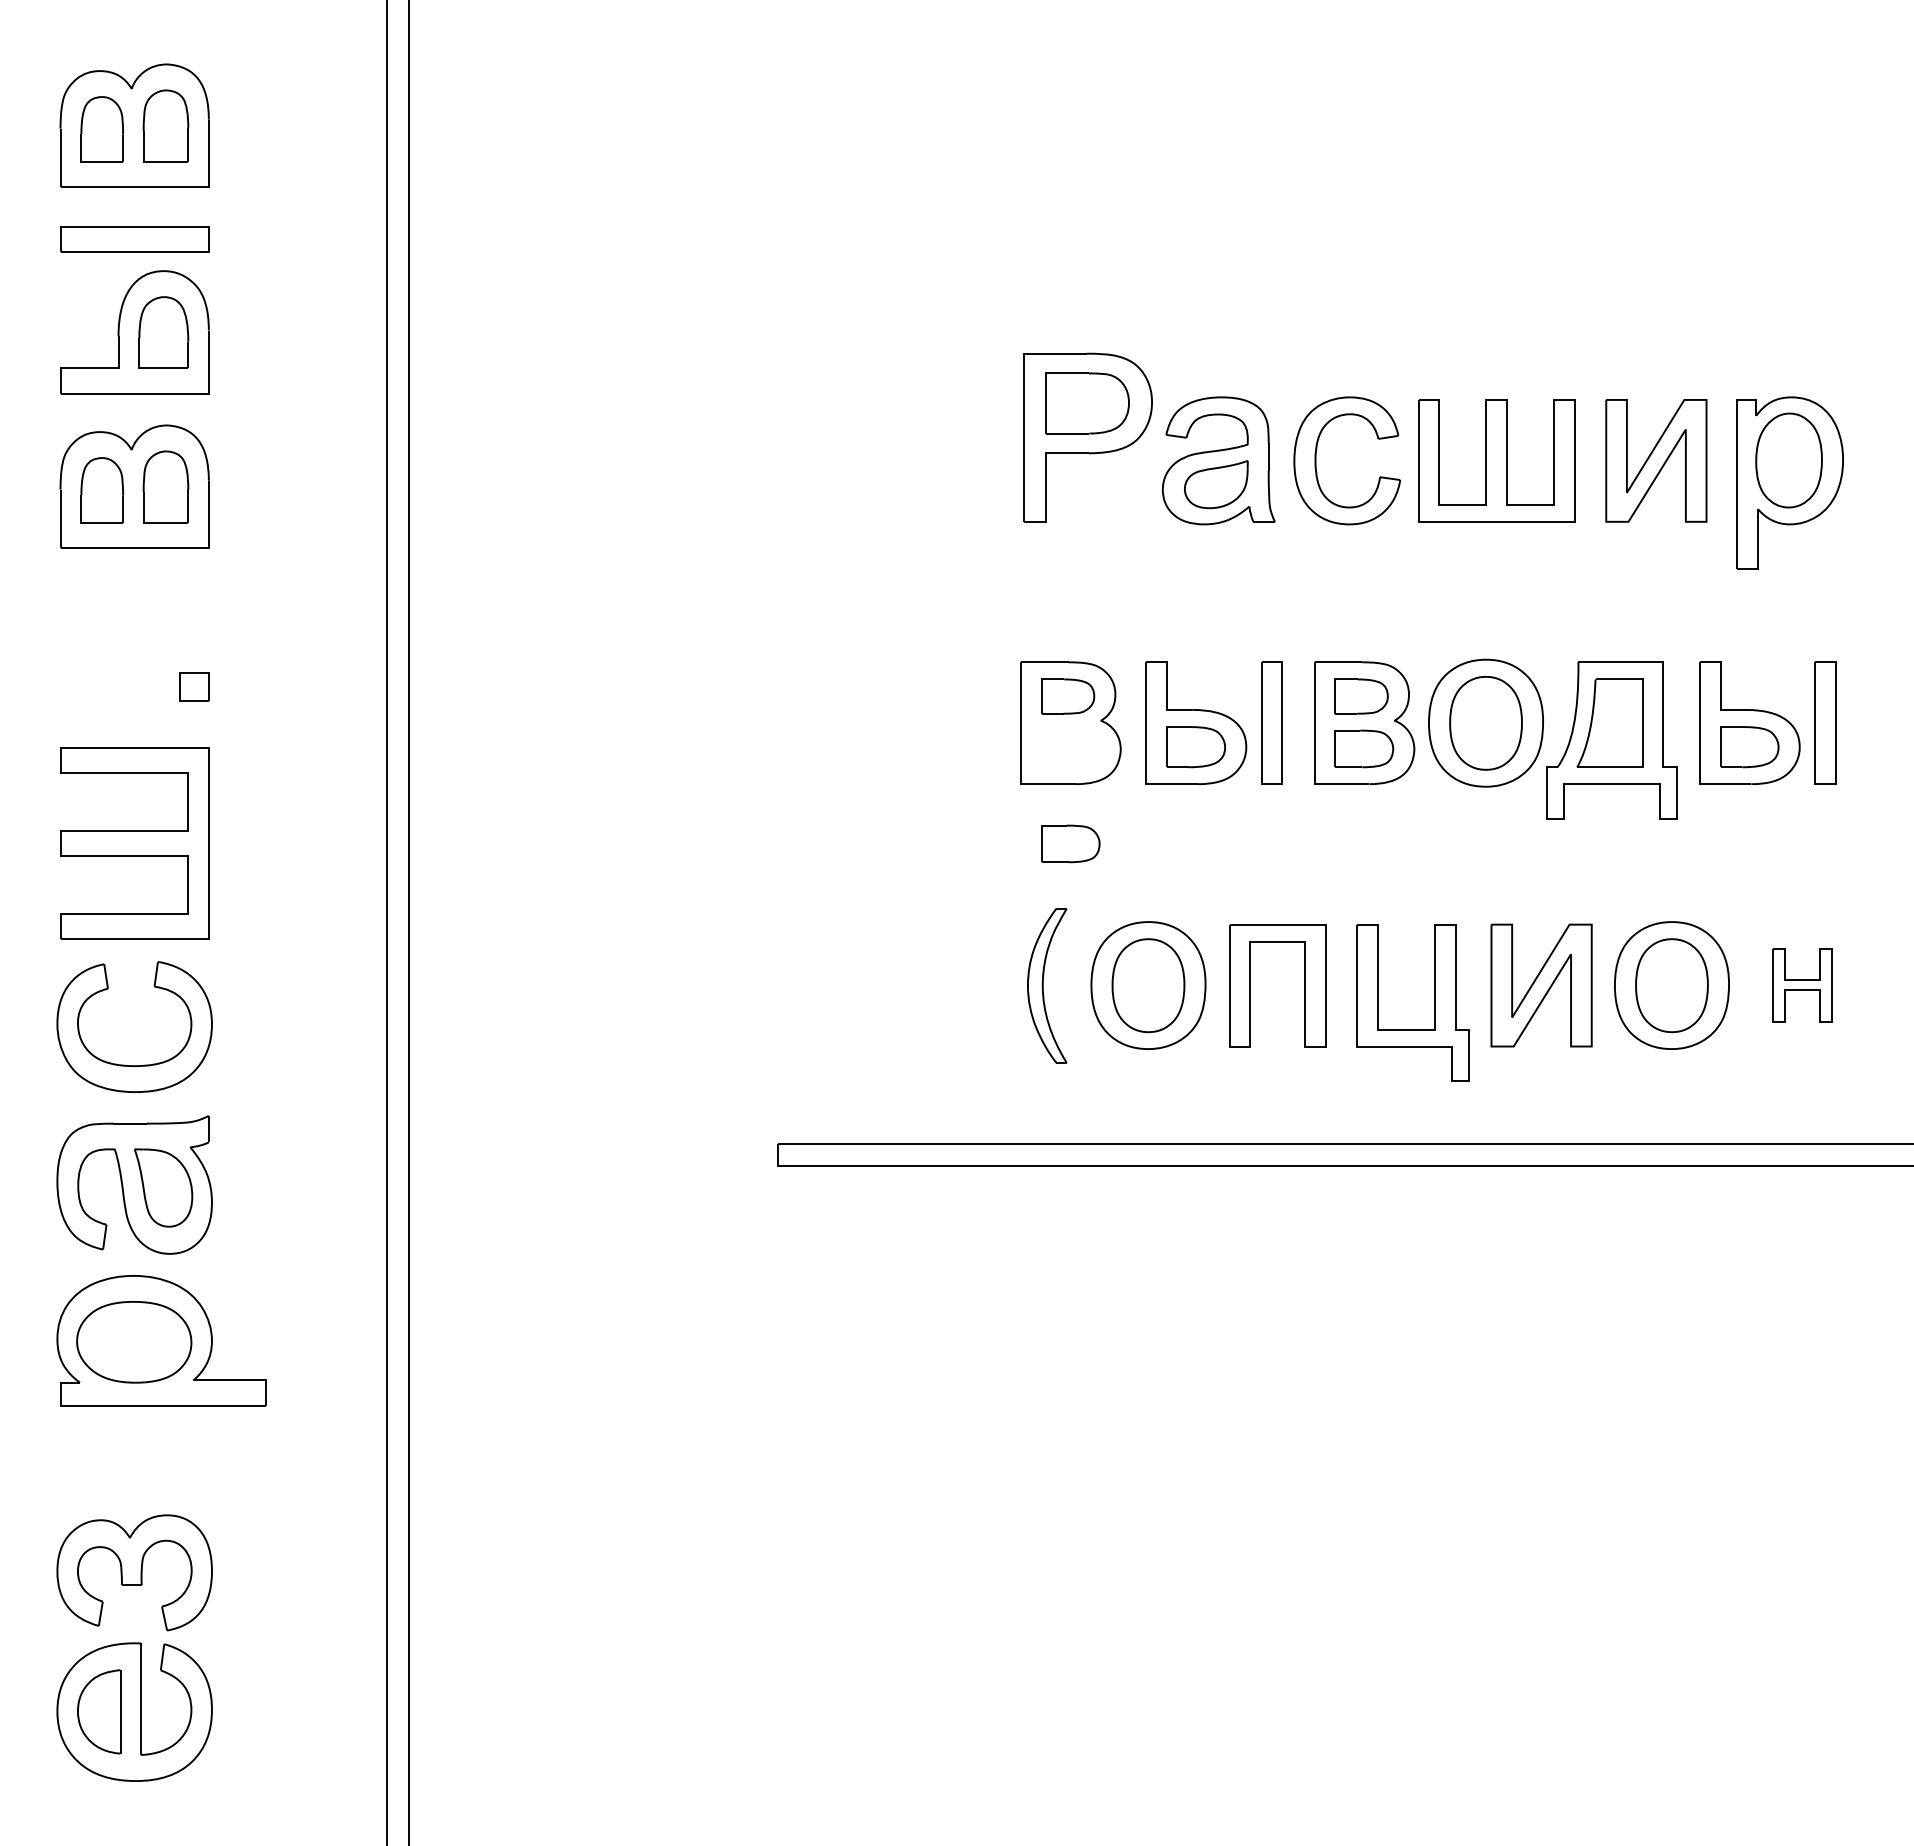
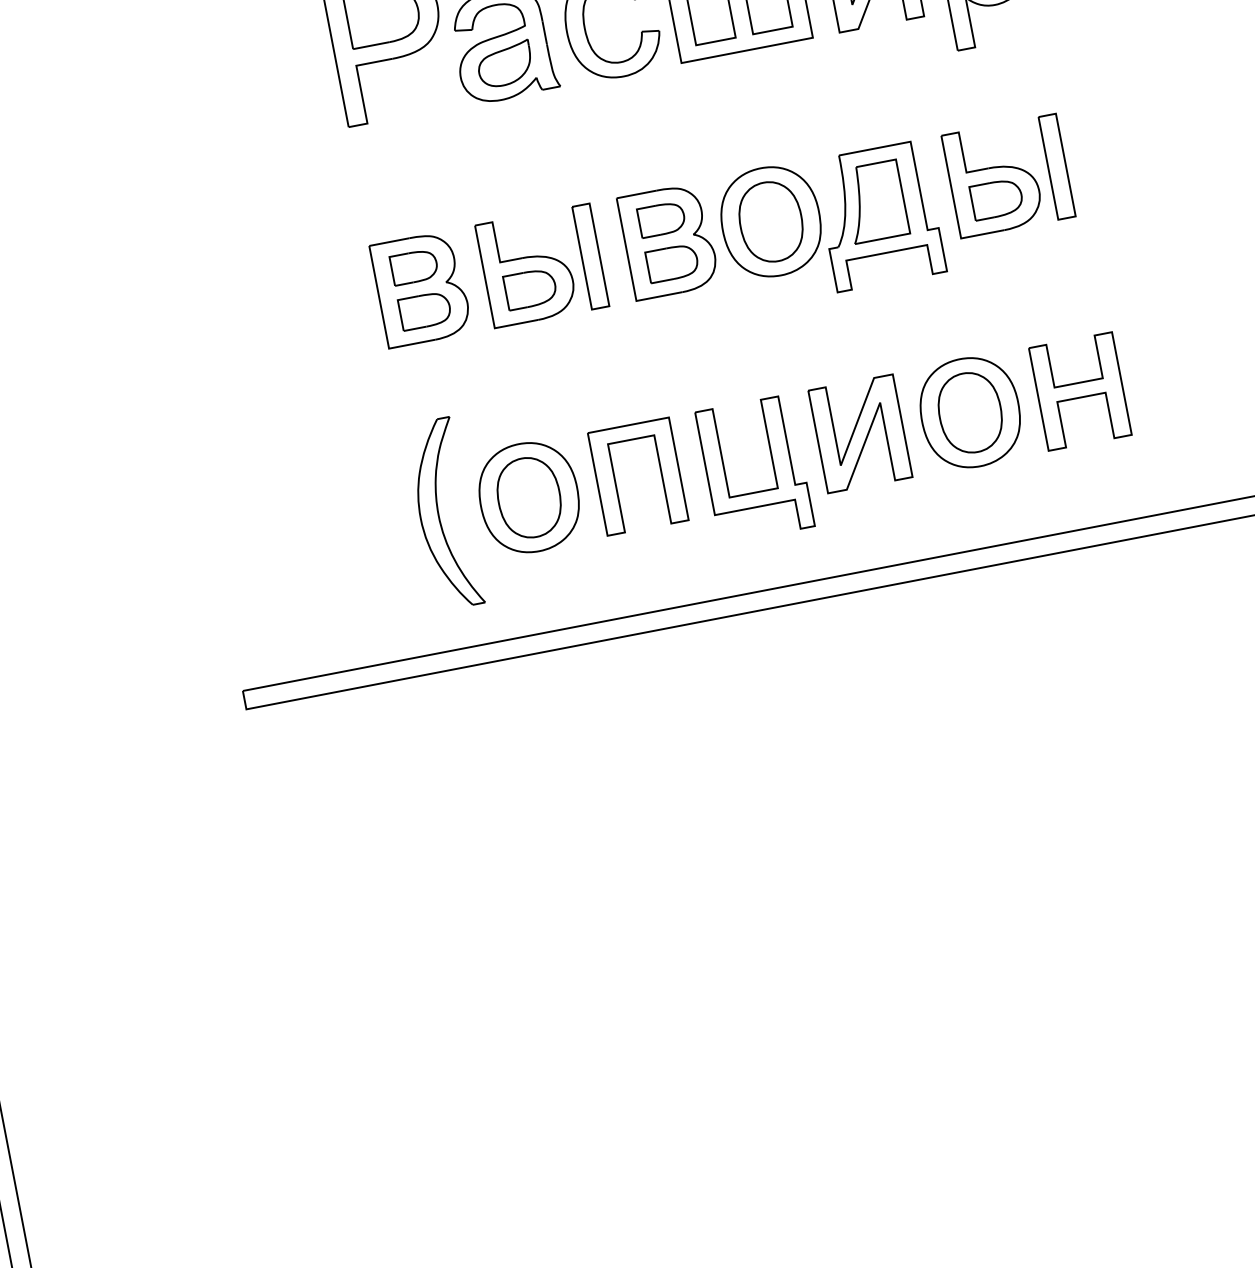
part: (1070, 843) -> (425, 310), moved
part: (1046, 985) -> (443, 514), size x1.43
part: (1802, 985) -> (1080, 391), size x1.67

